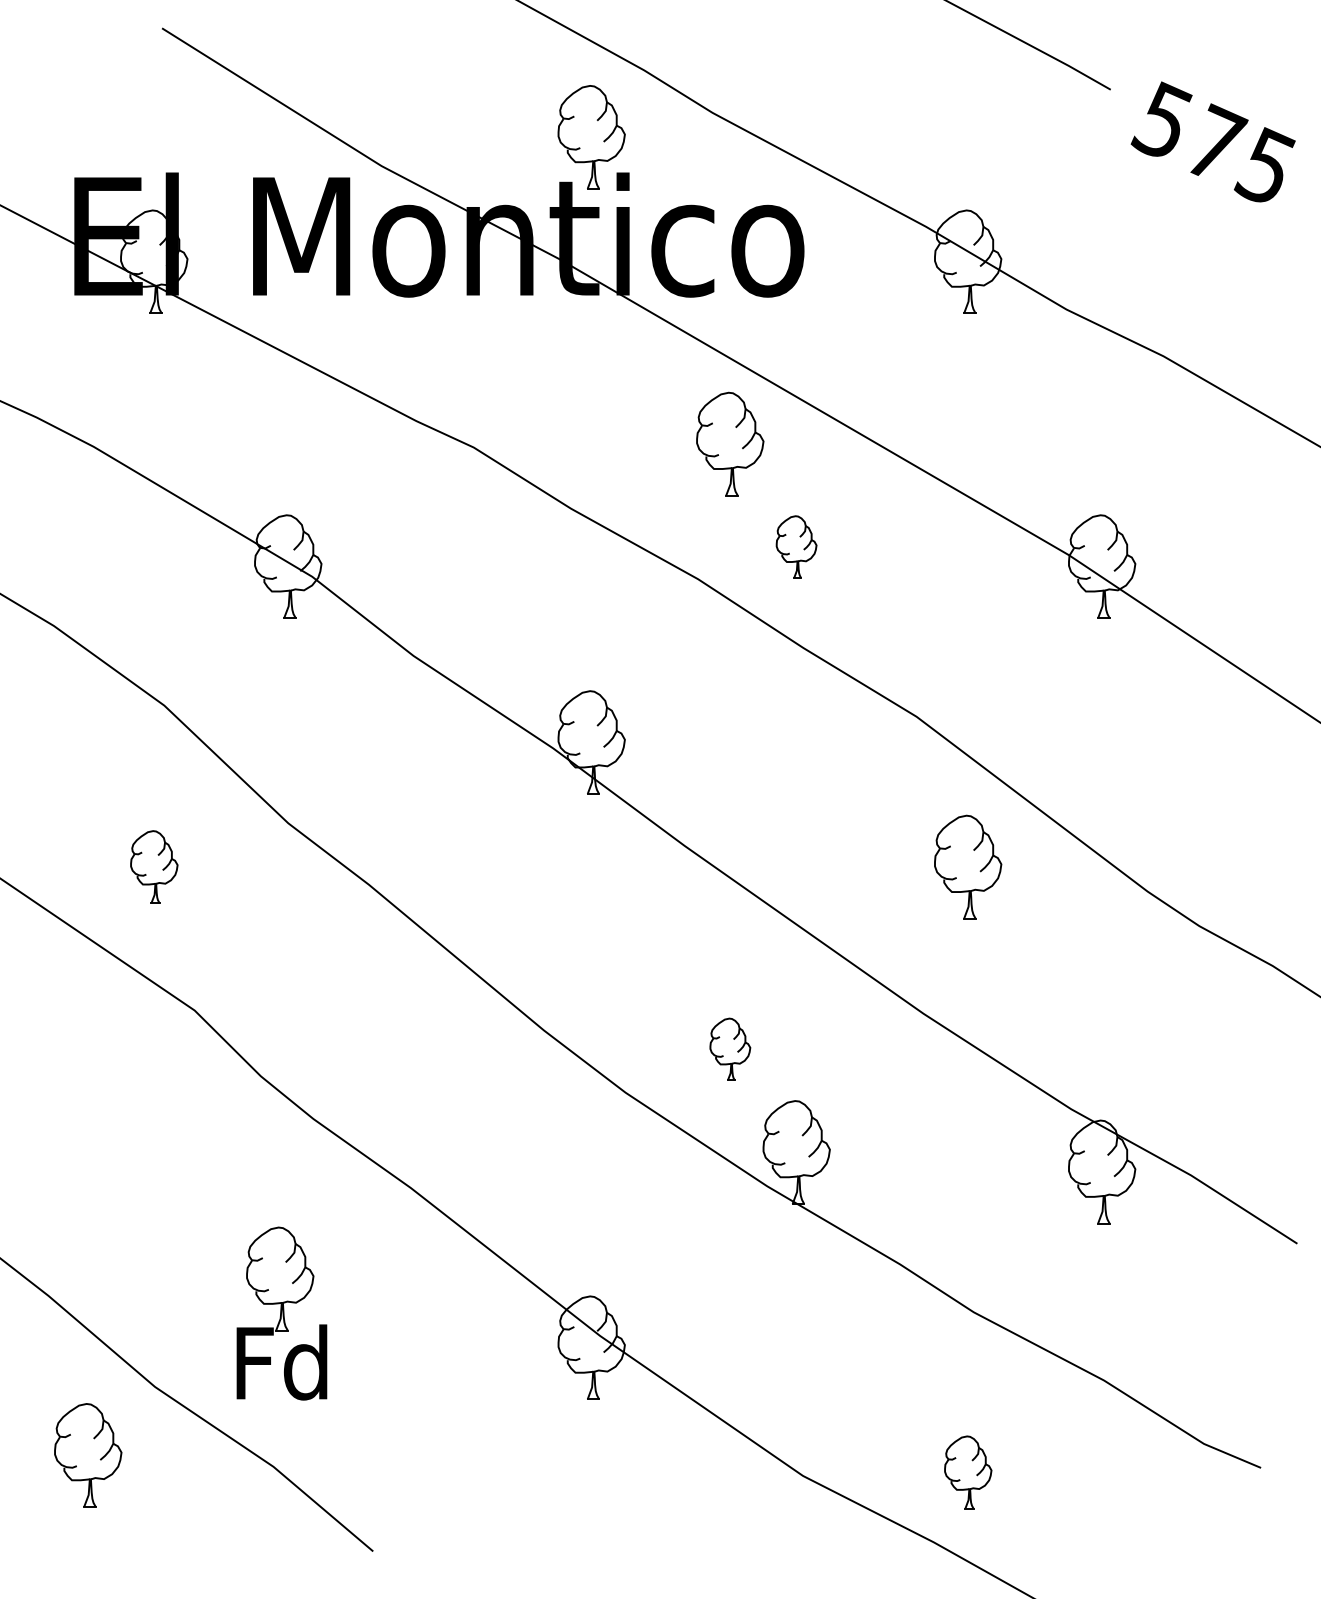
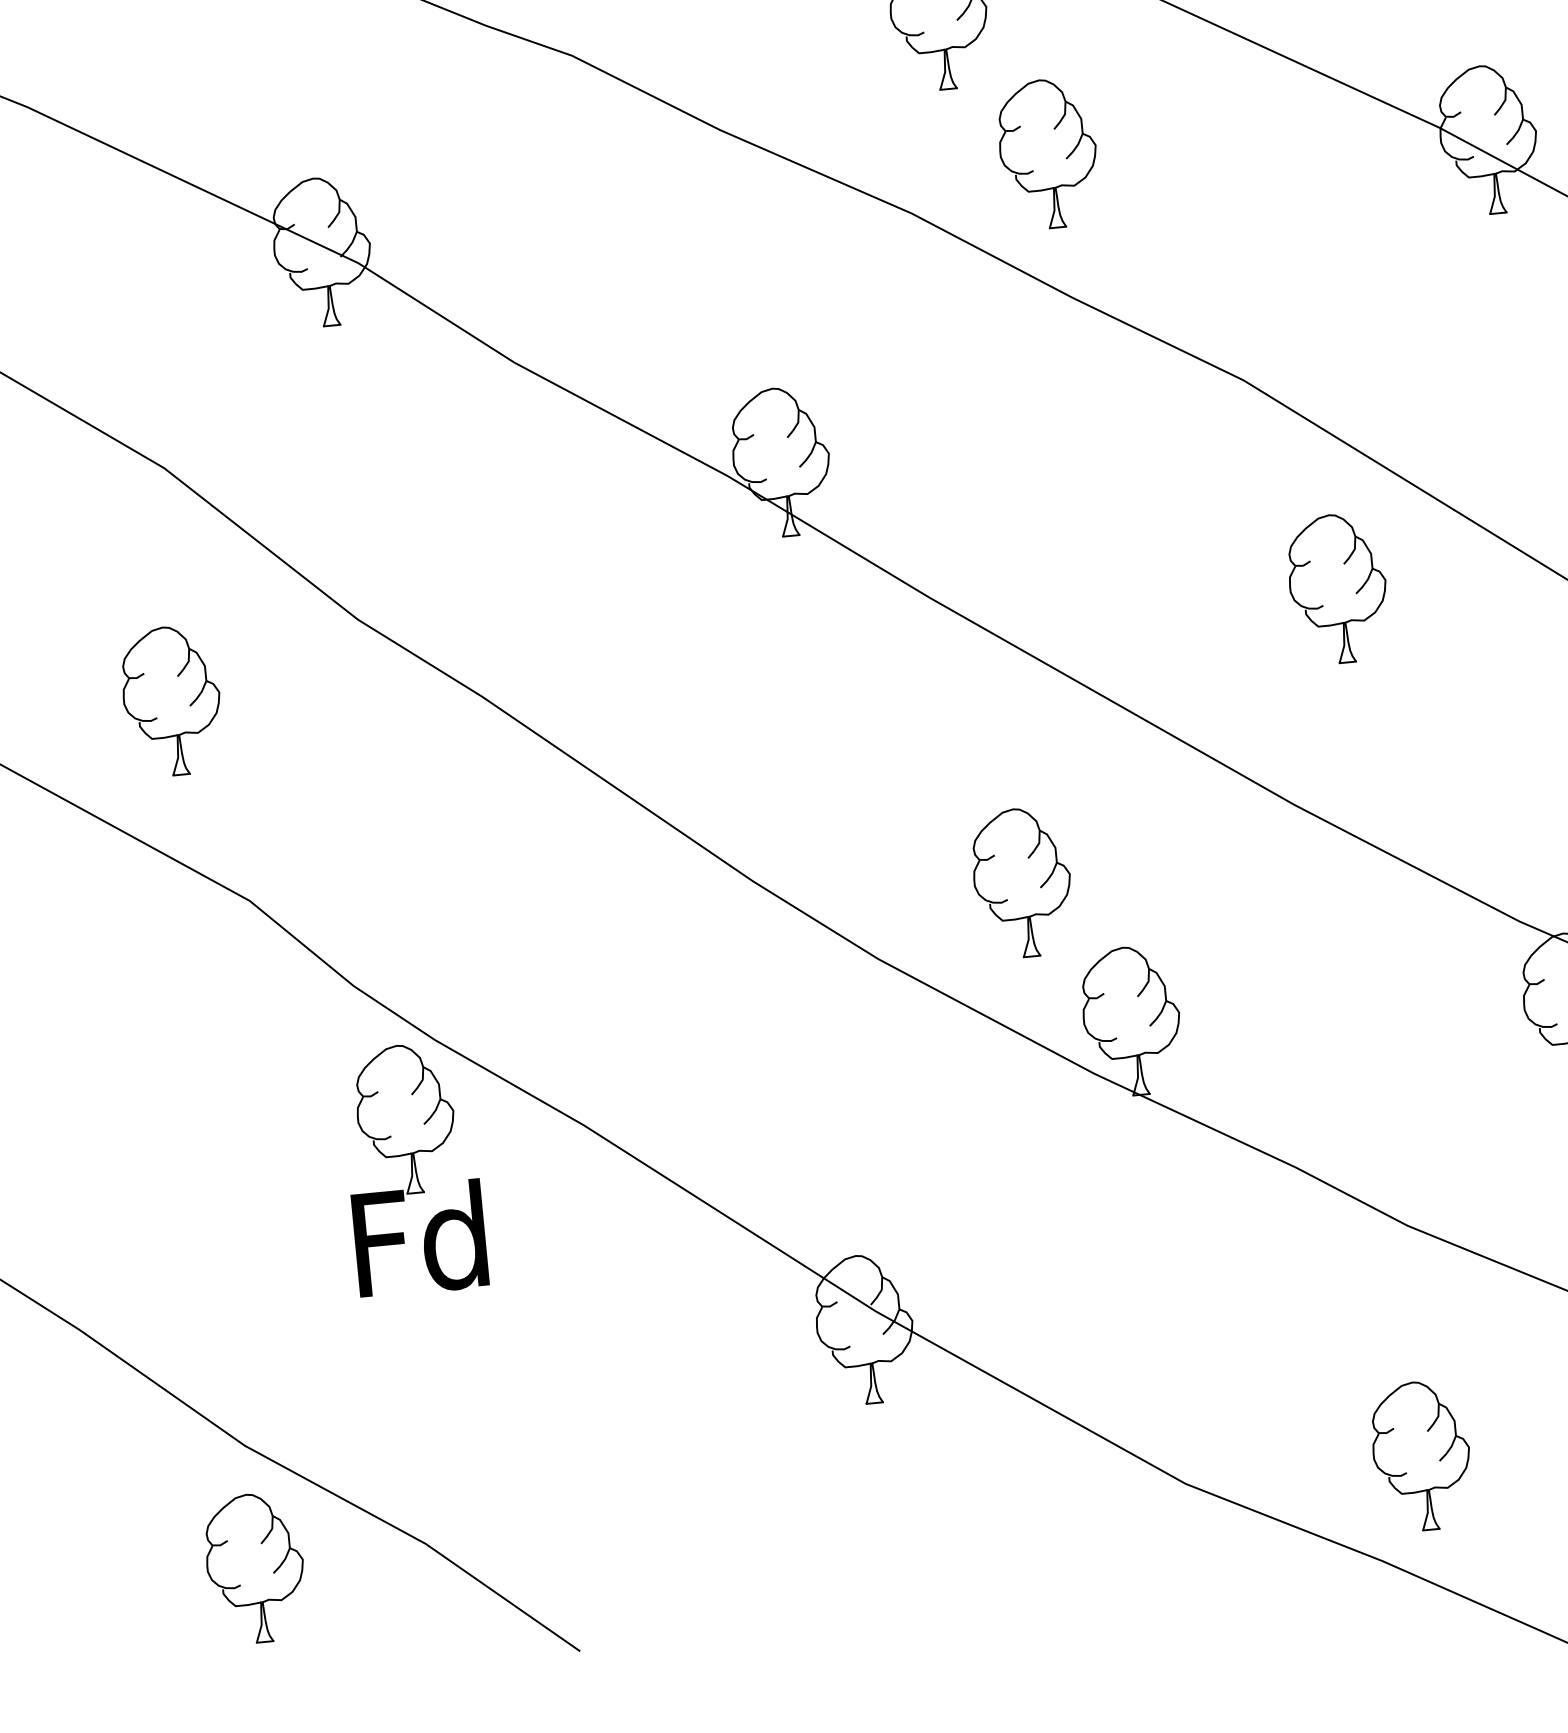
part: (796, 546) -> (1048, 153), size x1.67
part: (154, 866) -> (172, 700), size x1.43
part: (730, 1049) -> (1022, 882), size x1.67
part: (281, 1313) -> (412, 1168), moved
part: (88, 1455) -> (255, 1568), moved
part: (968, 1472) -> (1422, 1456), size x1.43

